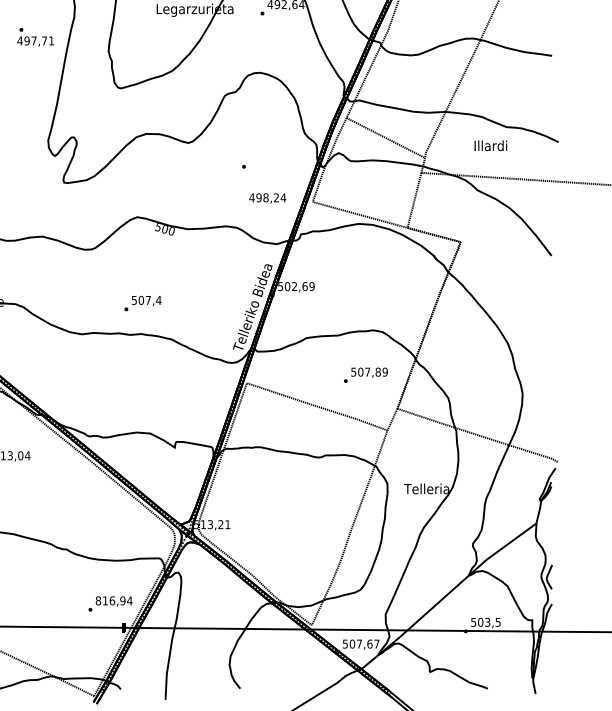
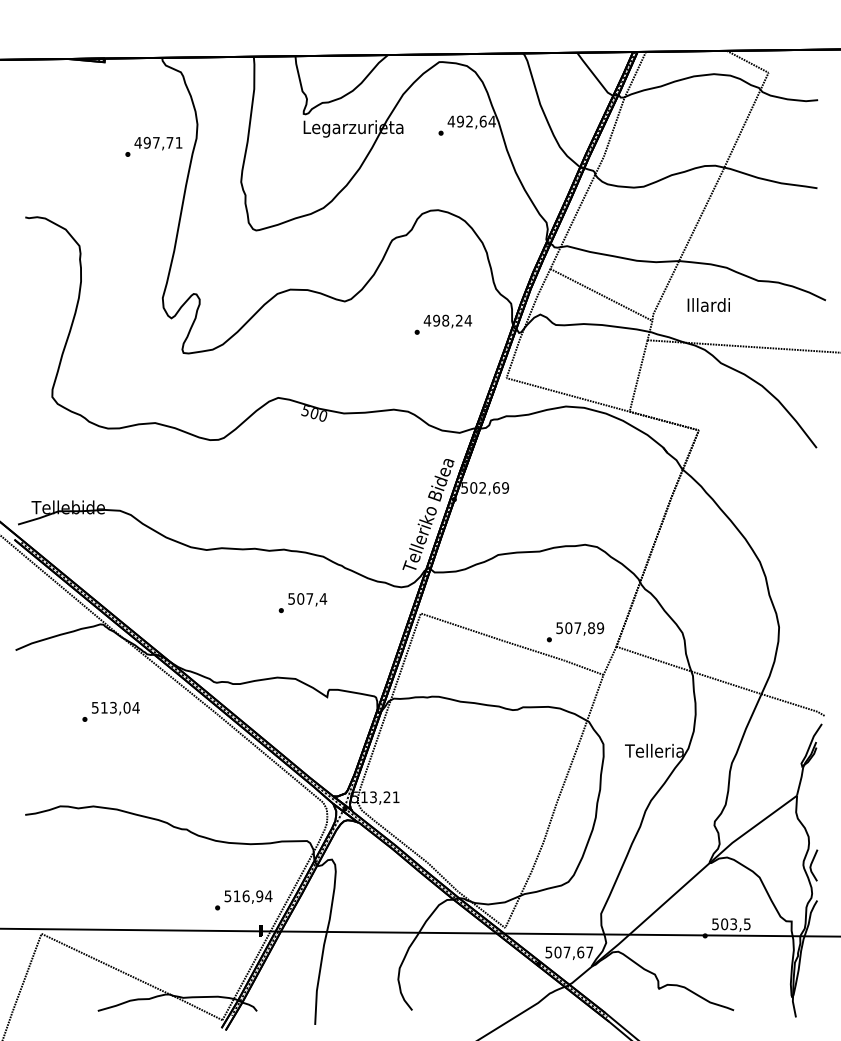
text: (35, 41) -> (158, 143), moved
text: (490, 145) -> (708, 304), moved
text: (267, 198) -> (447, 321), moved
text: (142, 303) -> (302, 603), moved
text: (365, 375) -> (575, 632), moved
text: (98, 601) -> (227, 896), 816,94 -> 516,94

